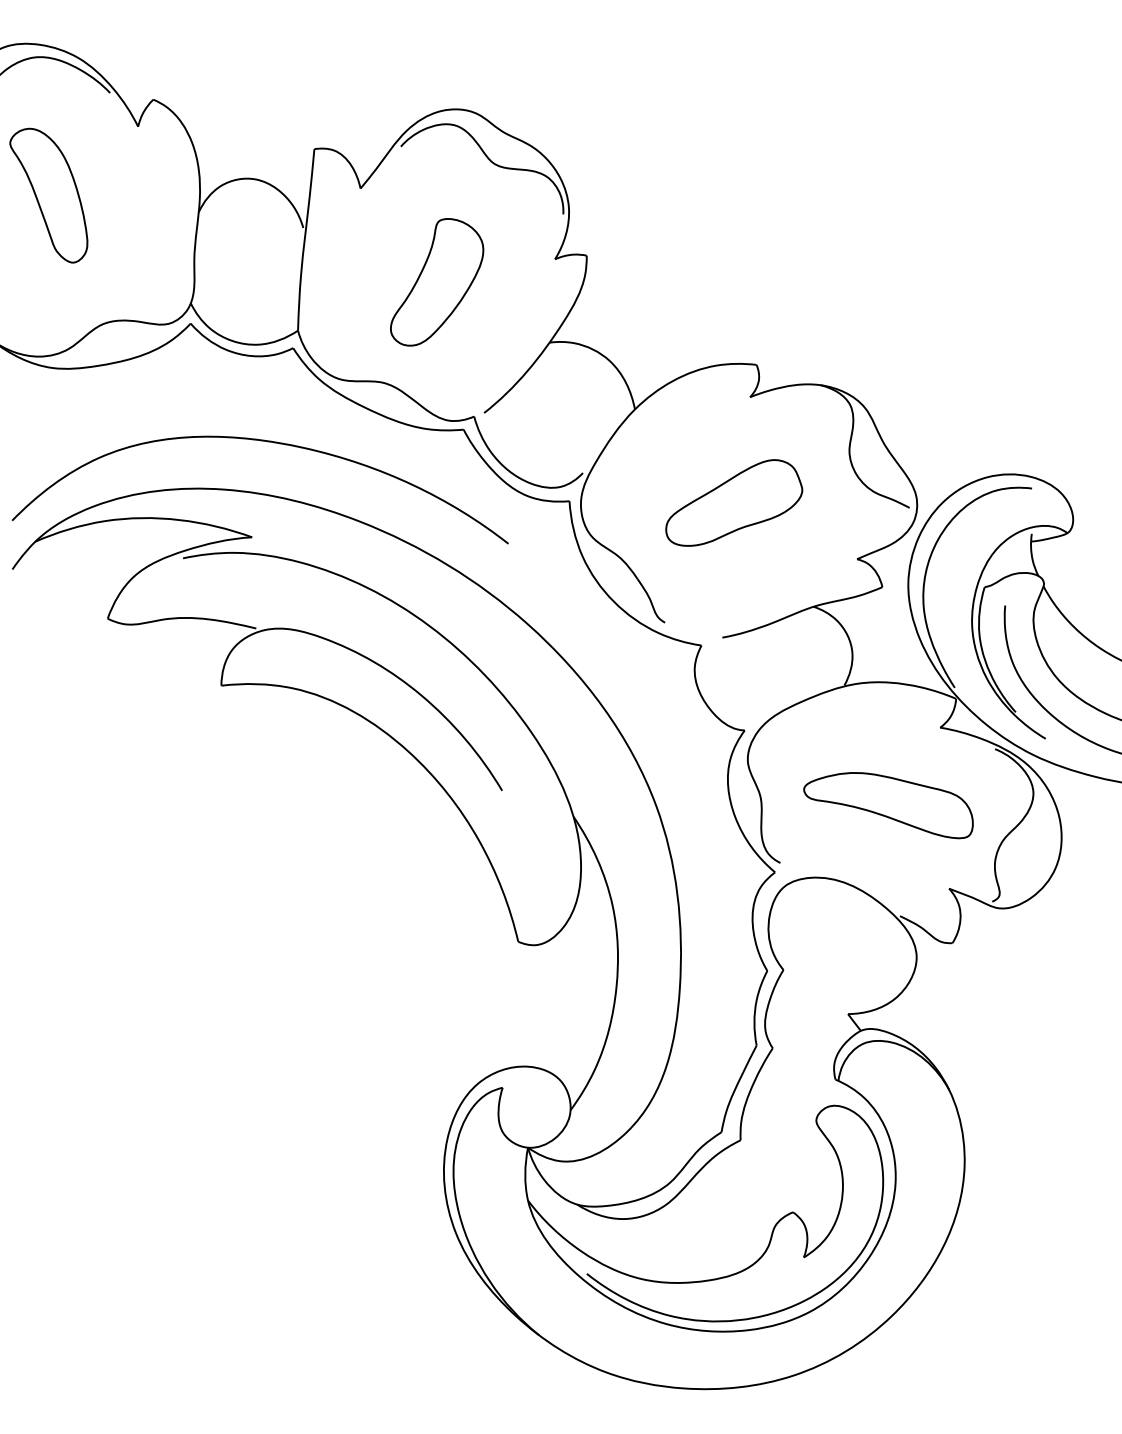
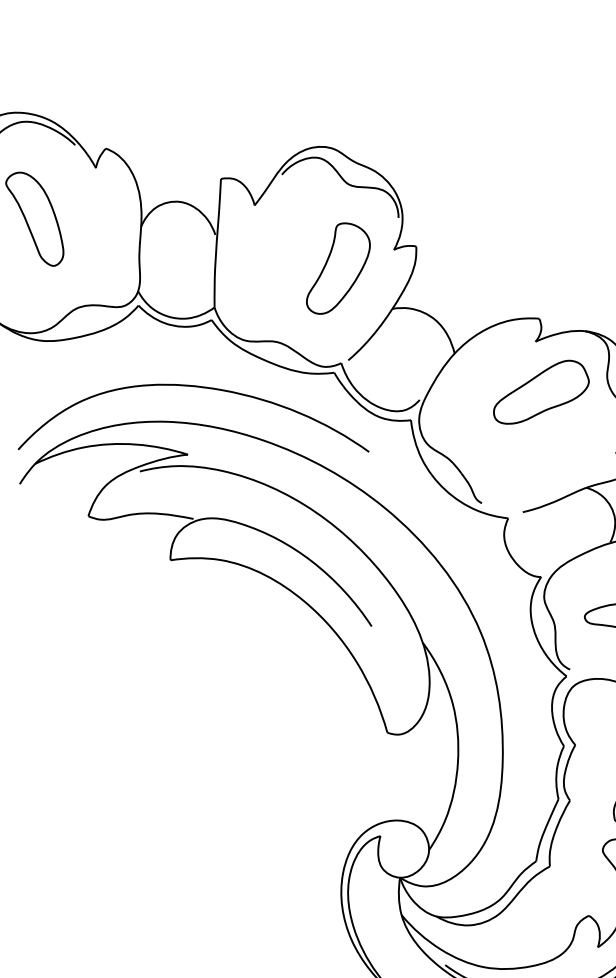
part: (437, 282) -> (338, 268), moved
part: (734, 502) -> (541, 391), moved

